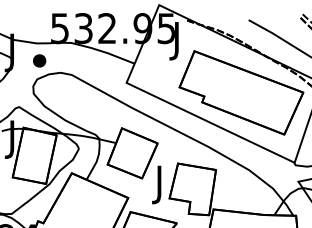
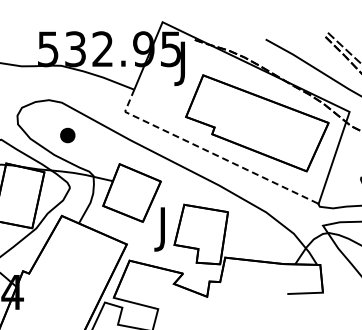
part: (39, 60) -> (67, 135), moved
line: (199, 118) -> (209, 152), solid -> dashed

